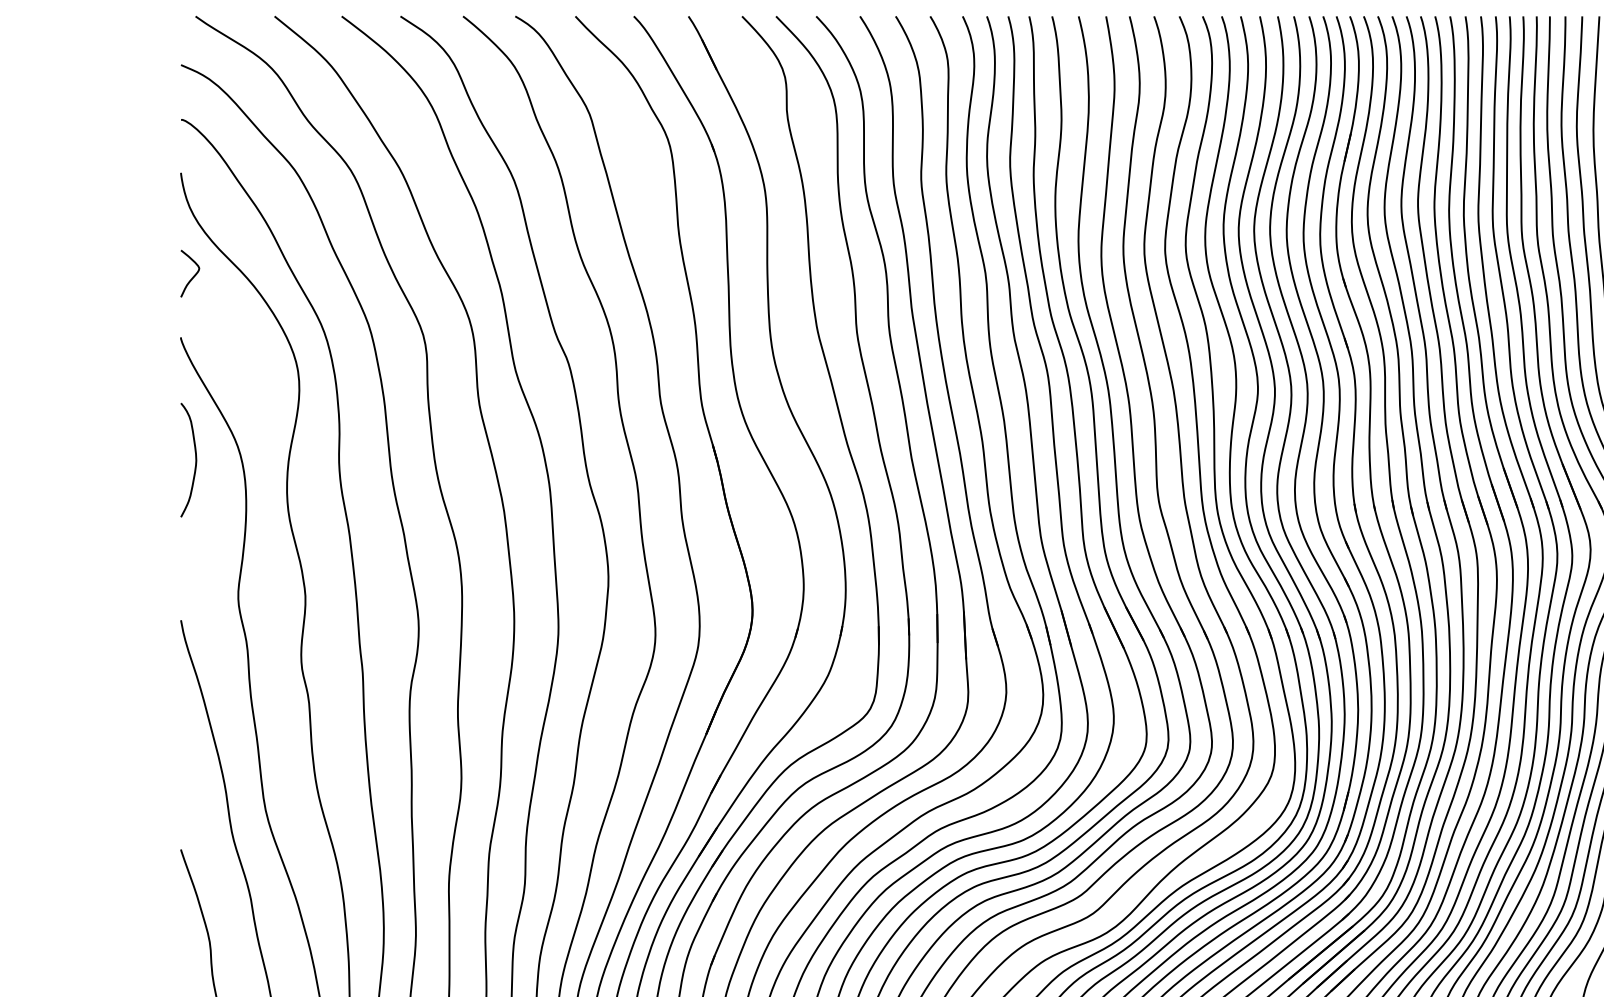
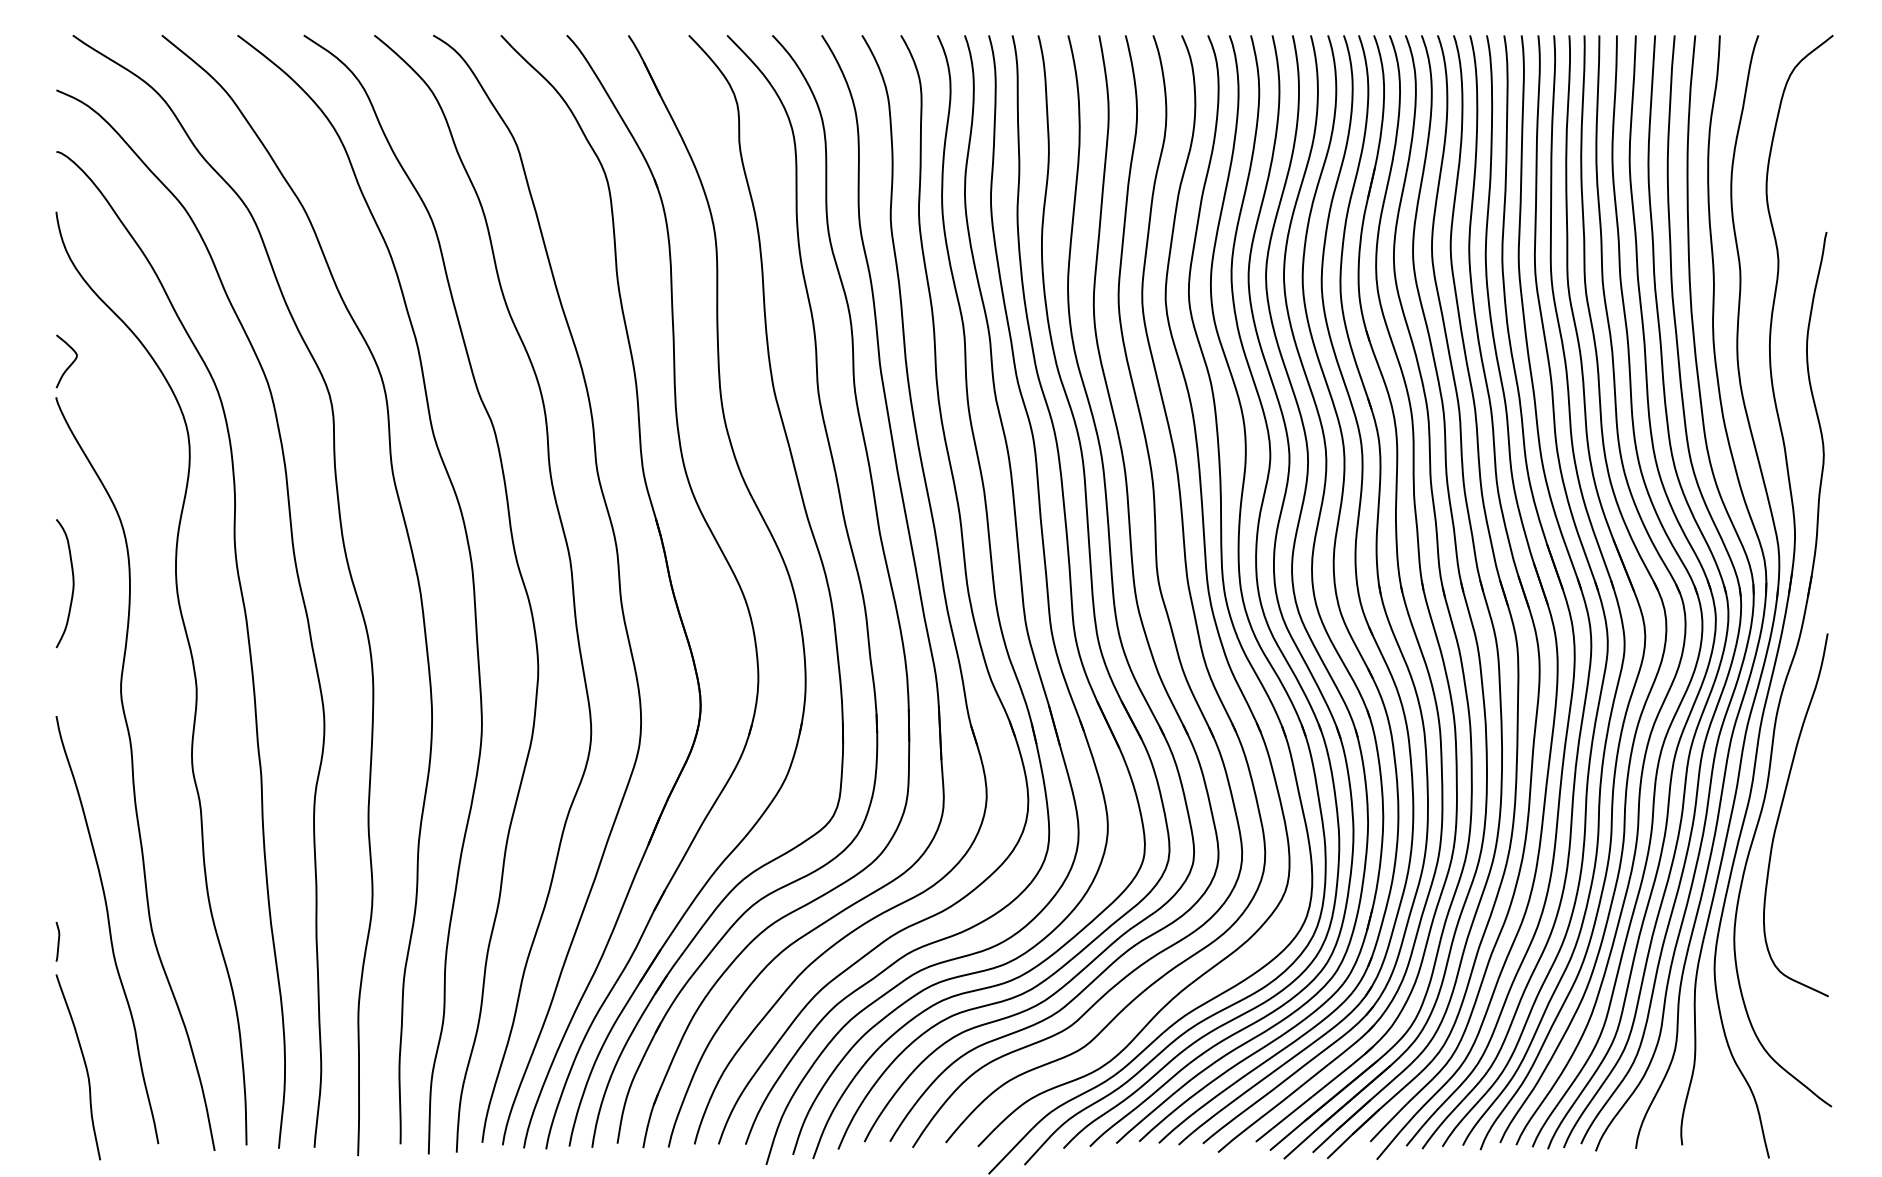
curve: (193, 275) -> (70, 363), moved
curve: (195, 460) -> (72, 583), moved
curve: (181, 820) -> (57, 941), added

